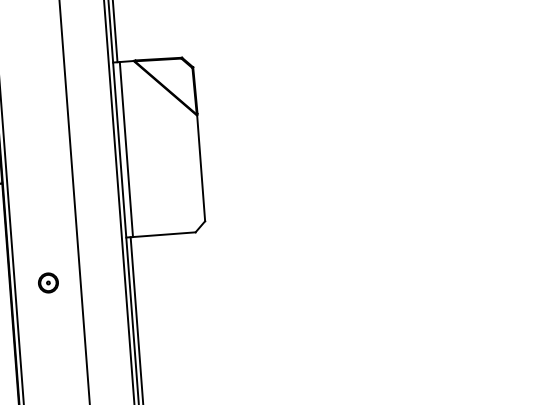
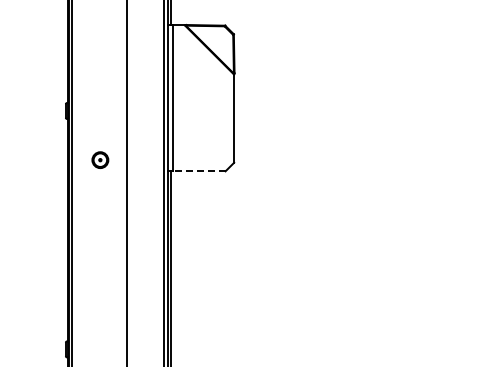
line: (163, 234) -> (198, 171), solid -> dashed
part: (48, 282) -> (100, 159), moved

